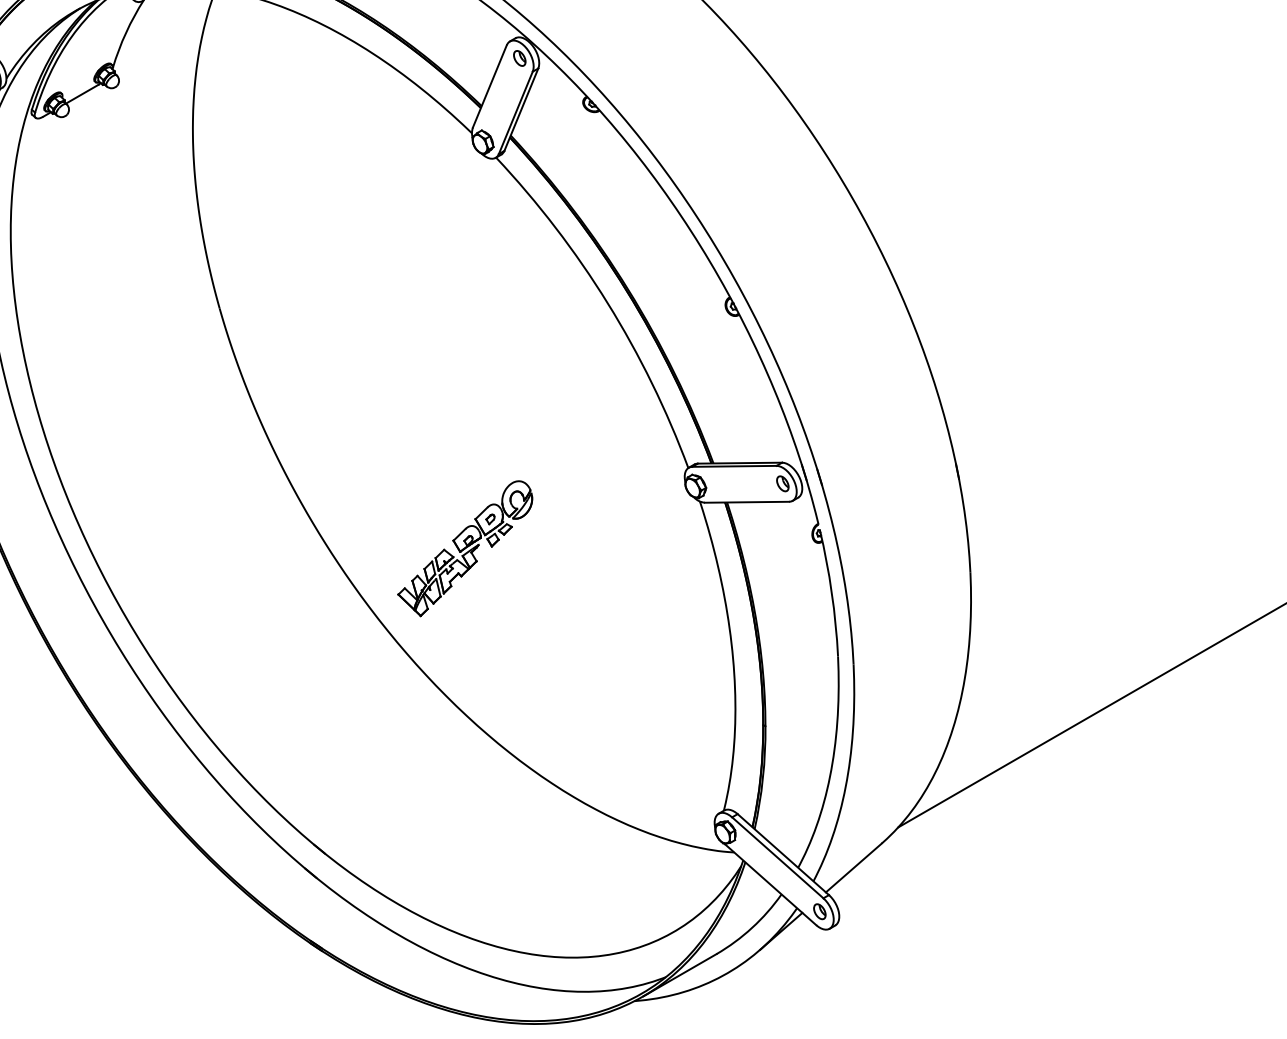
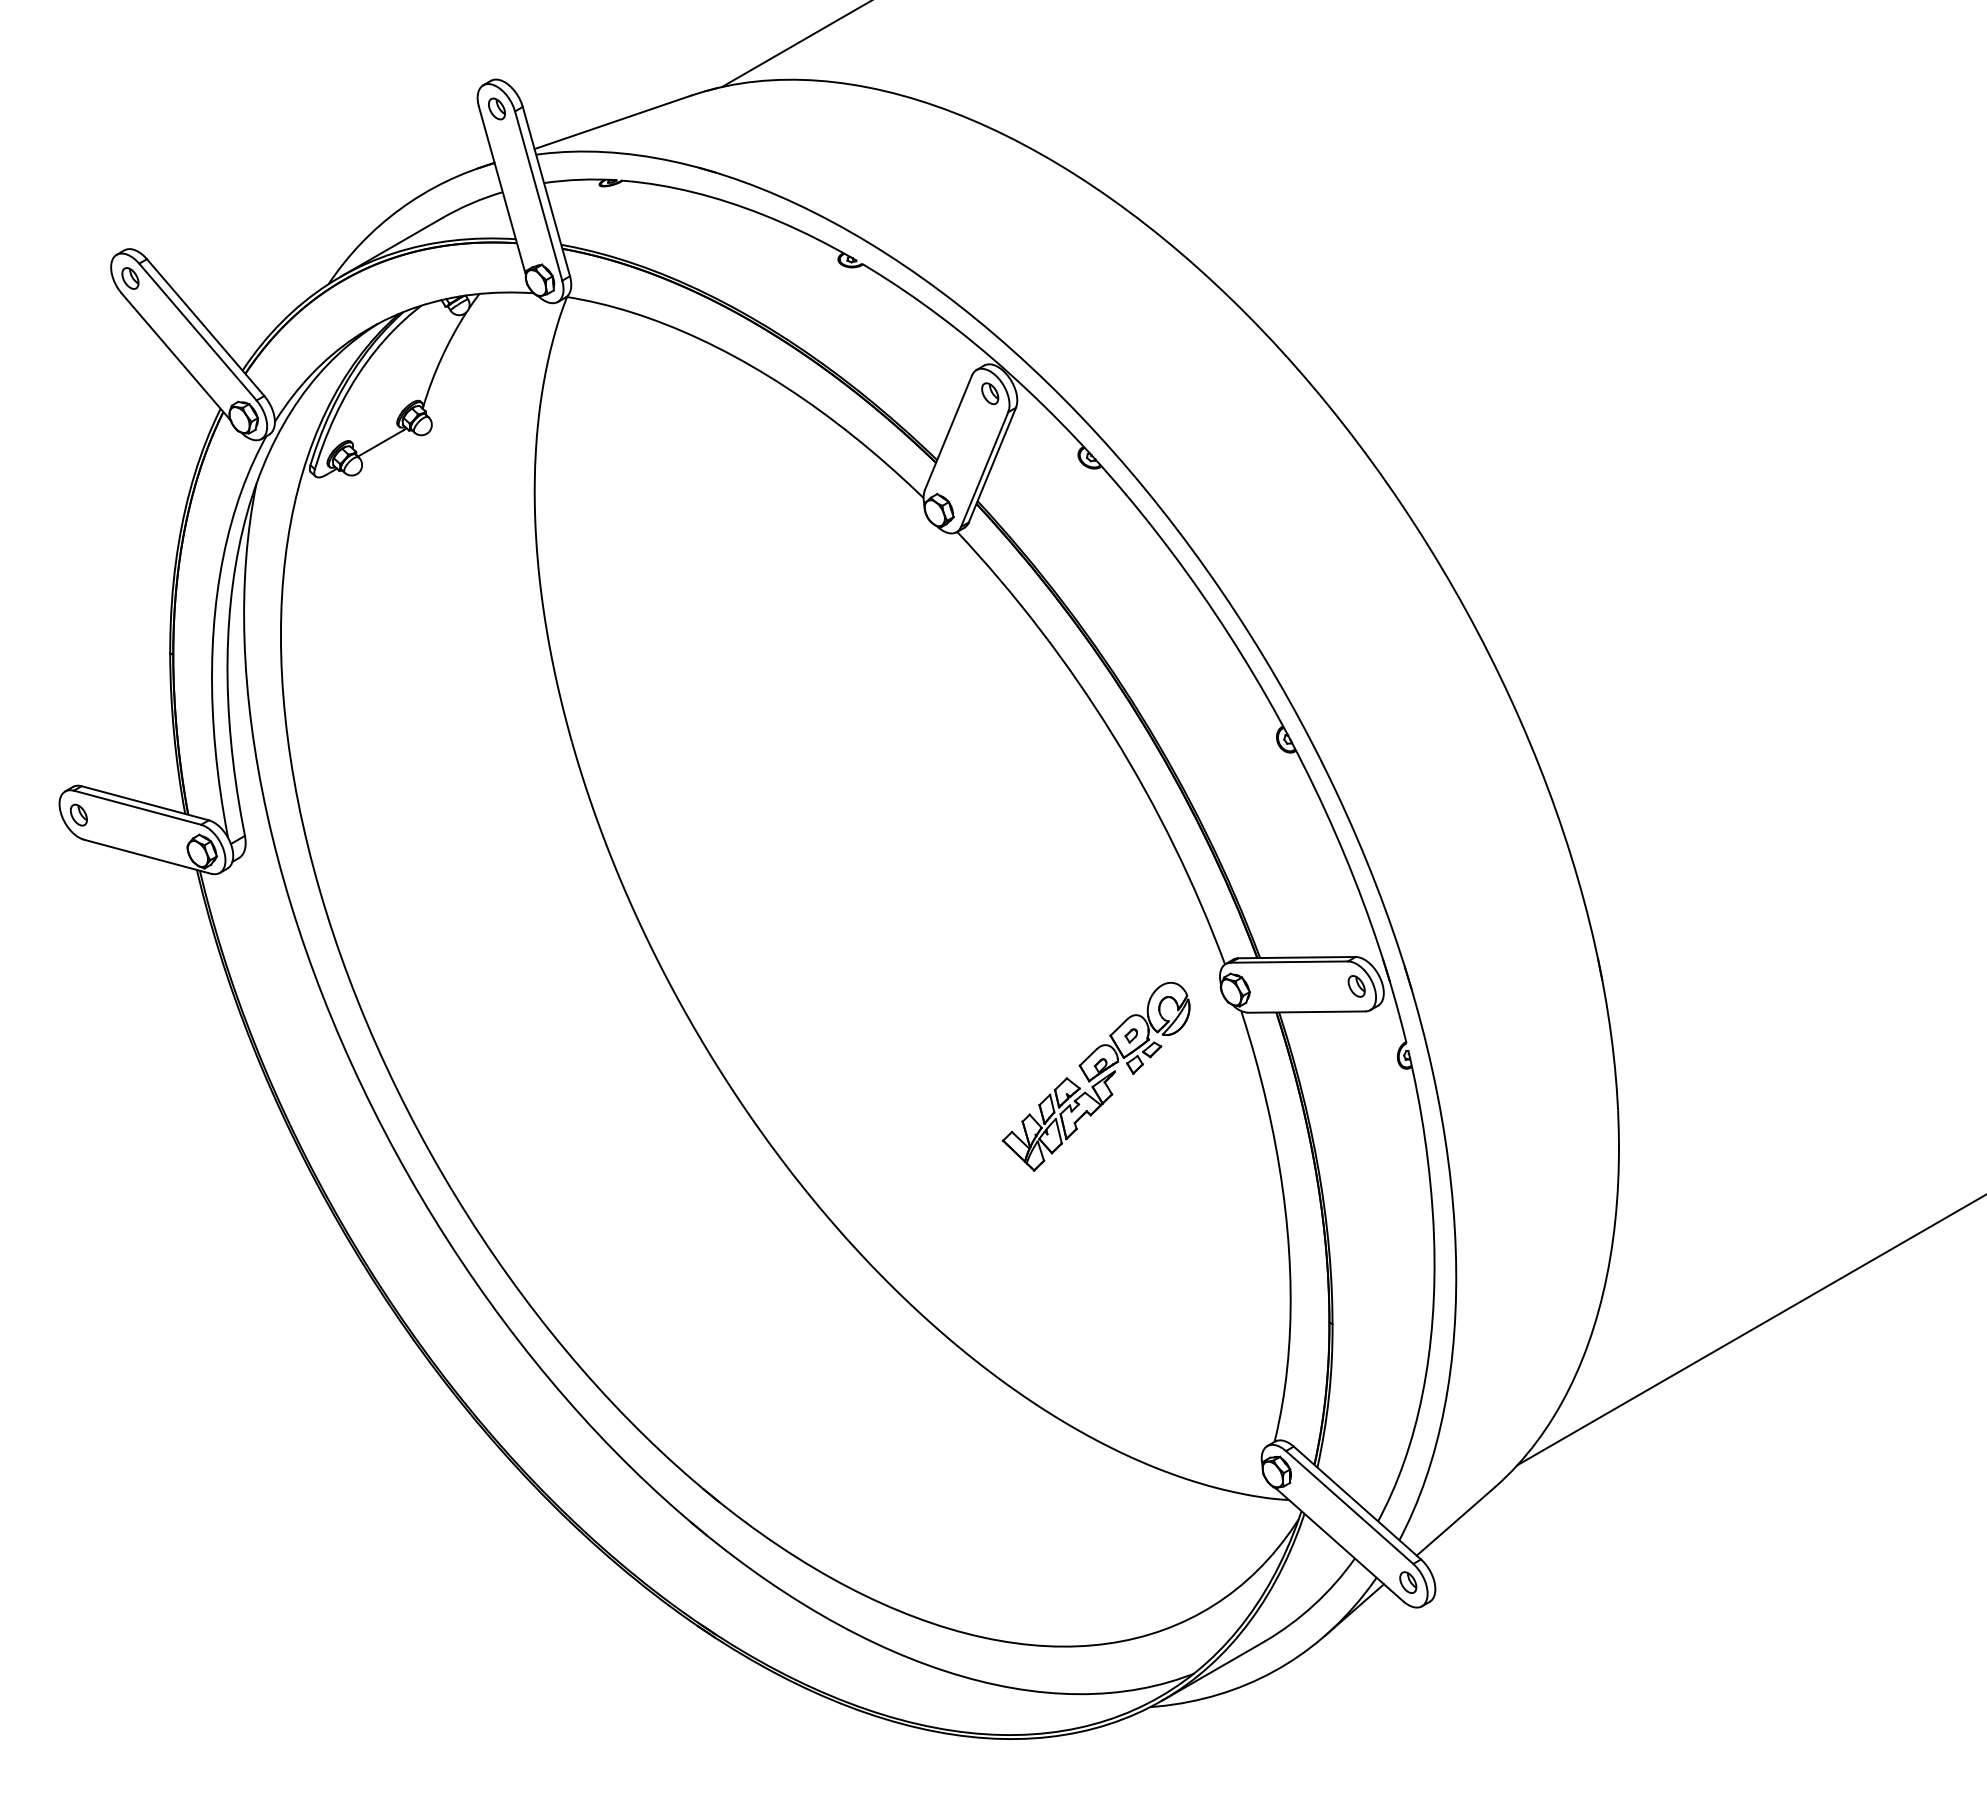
part: (465, 548) -> (1096, 1076), moved

